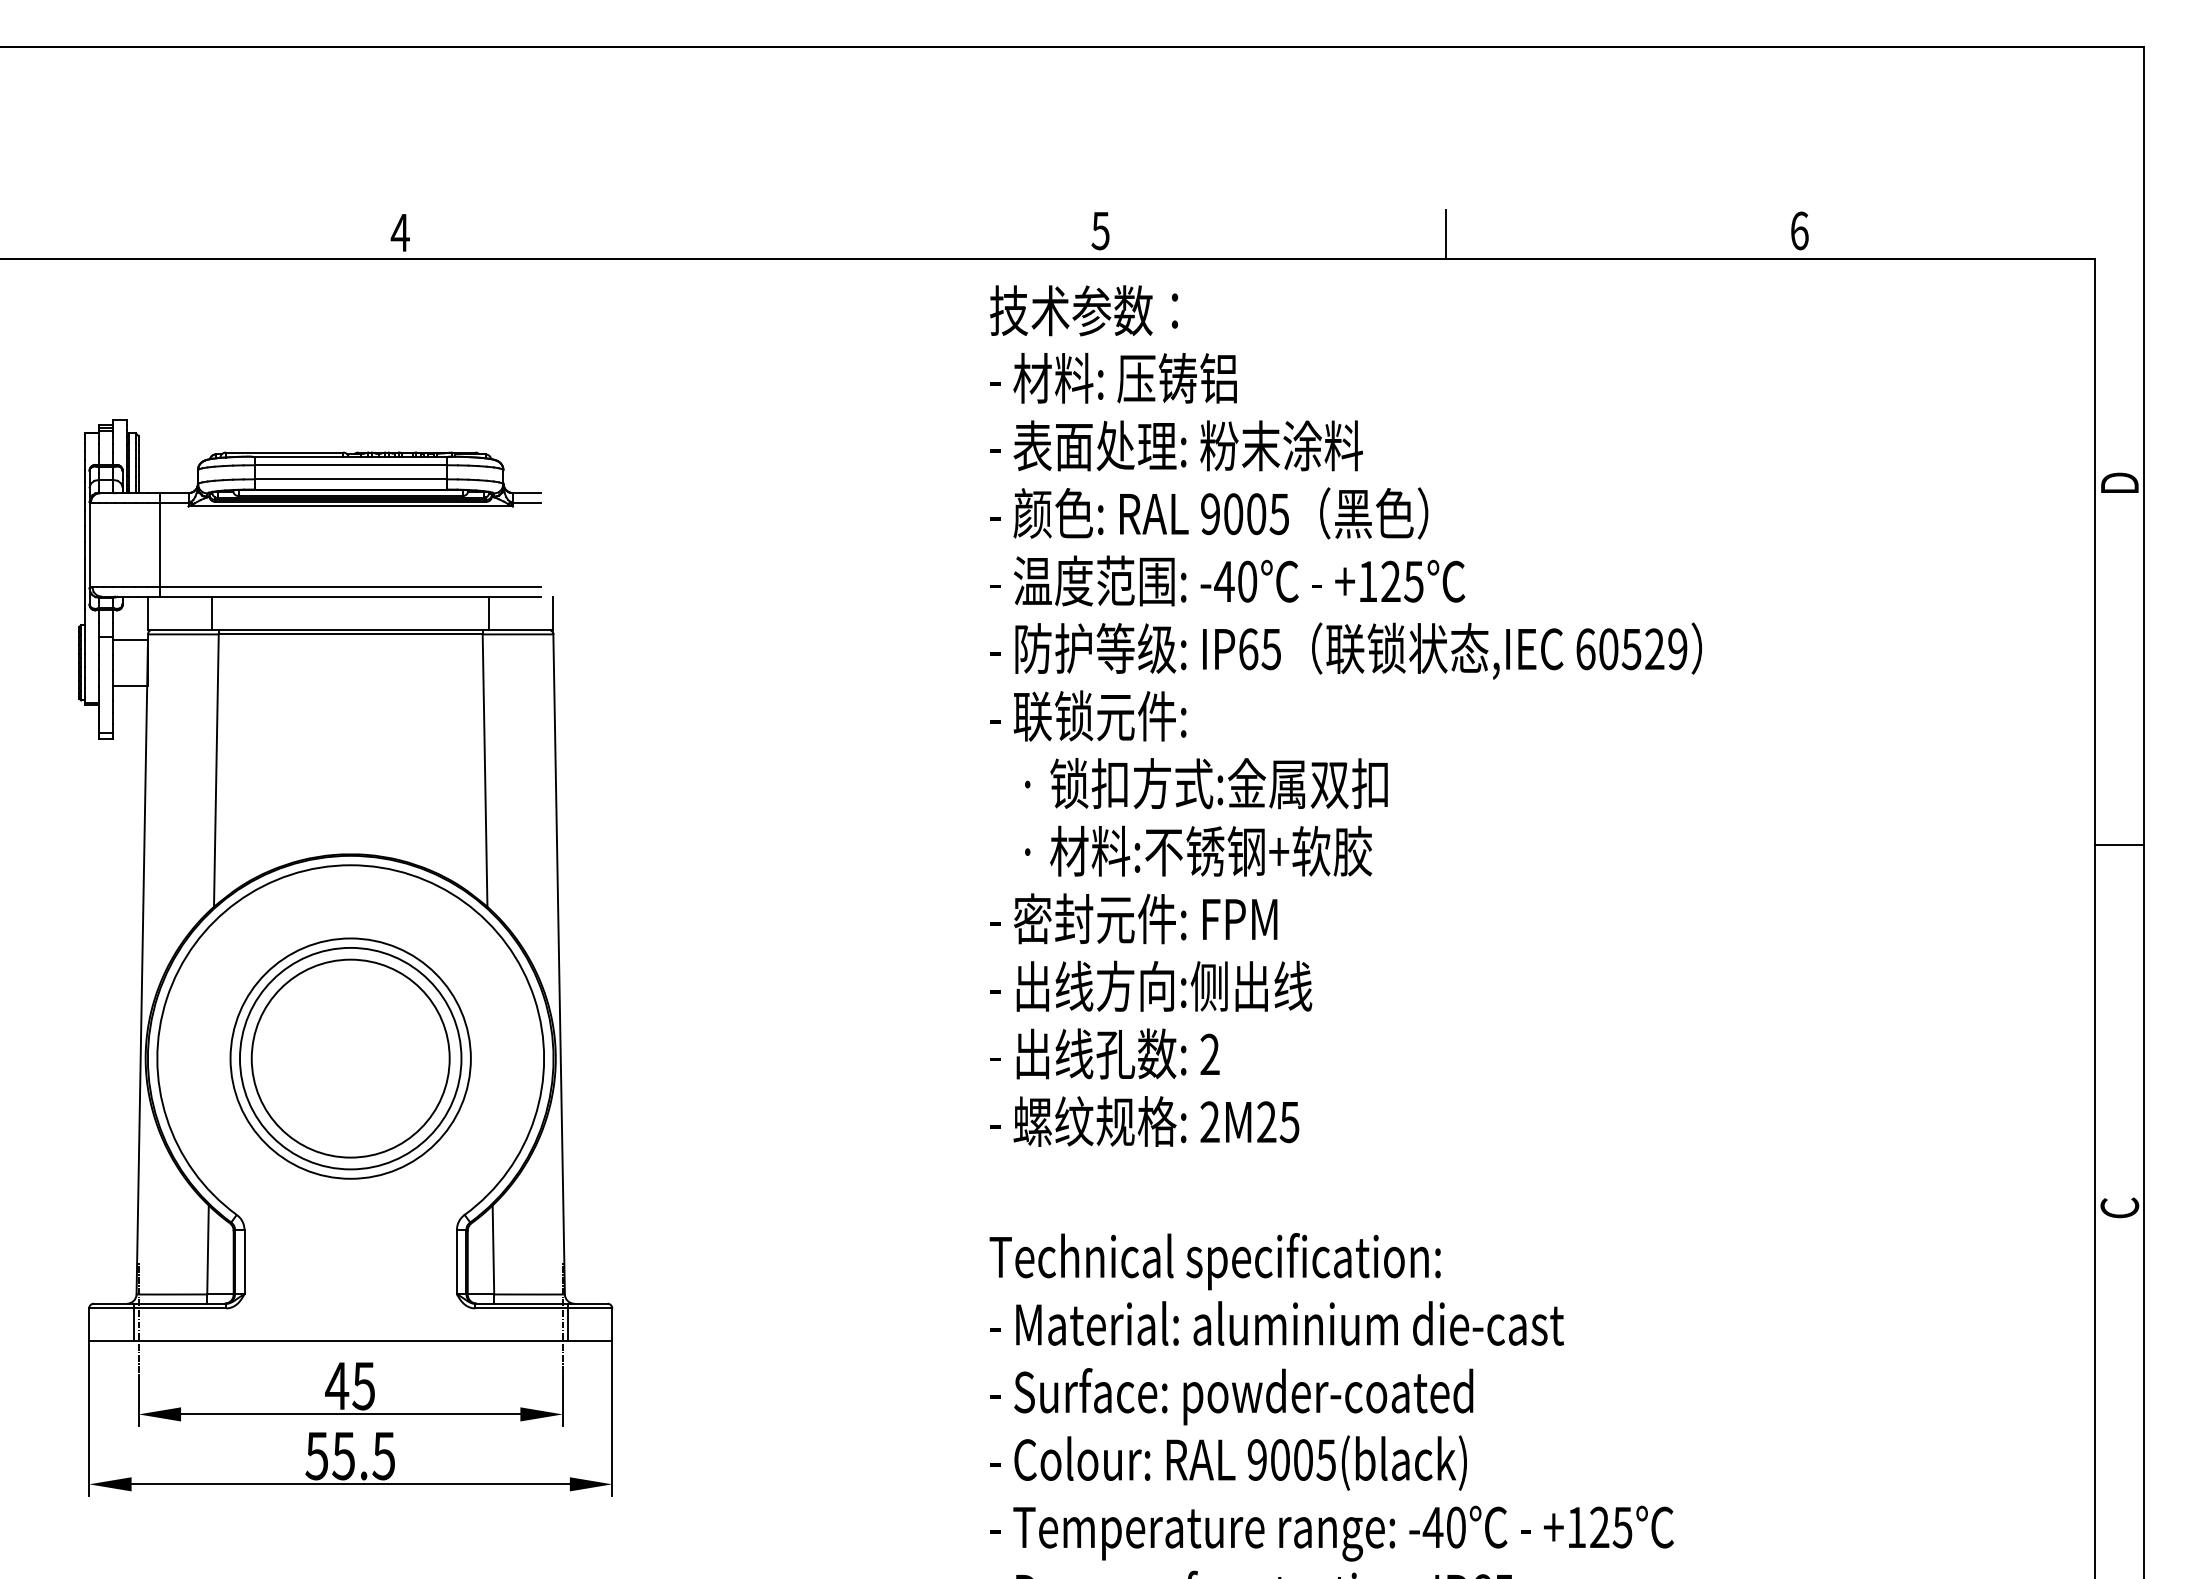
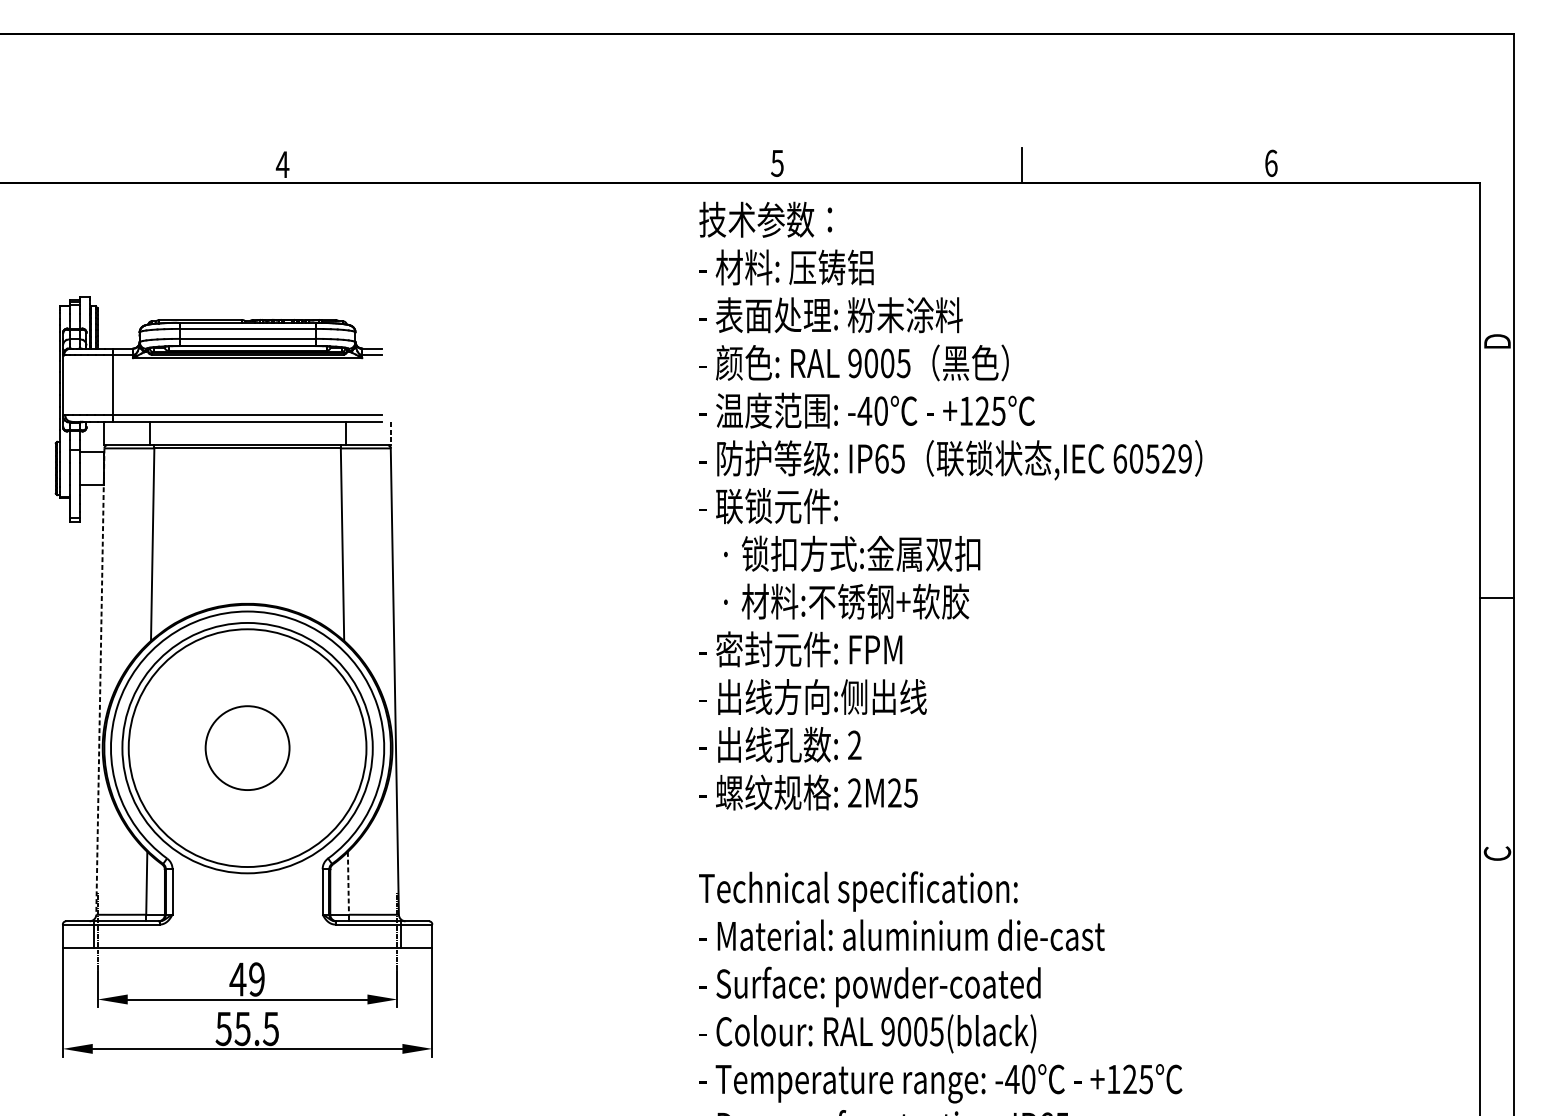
line: (553, 613) -> (390, 433), solid -> dashed
line: (142, 964) -> (100, 681), solid -> dashed
circle: (350, 1058) -> (247, 748), size x0.6
circle: (350, 1058) -> (247, 748), size x1.4
circle: (350, 1058) -> (247, 748), size x1.6
line: (493, 1250) -> (348, 883), solid -> dashed
text: (363, 1385) -> (256, 979), 45 -> 49

